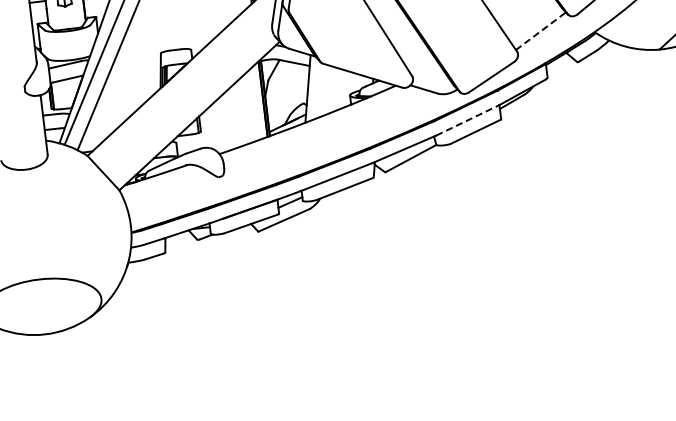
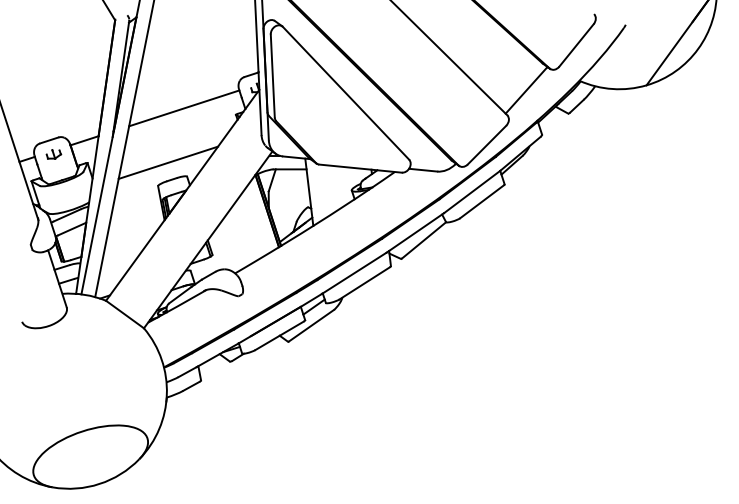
line: (540, 31) -> (526, 90), dashed -> solid
line: (175, 32) -> (168, 162), added
line: (468, 119) -> (472, 191), dashed -> solid

